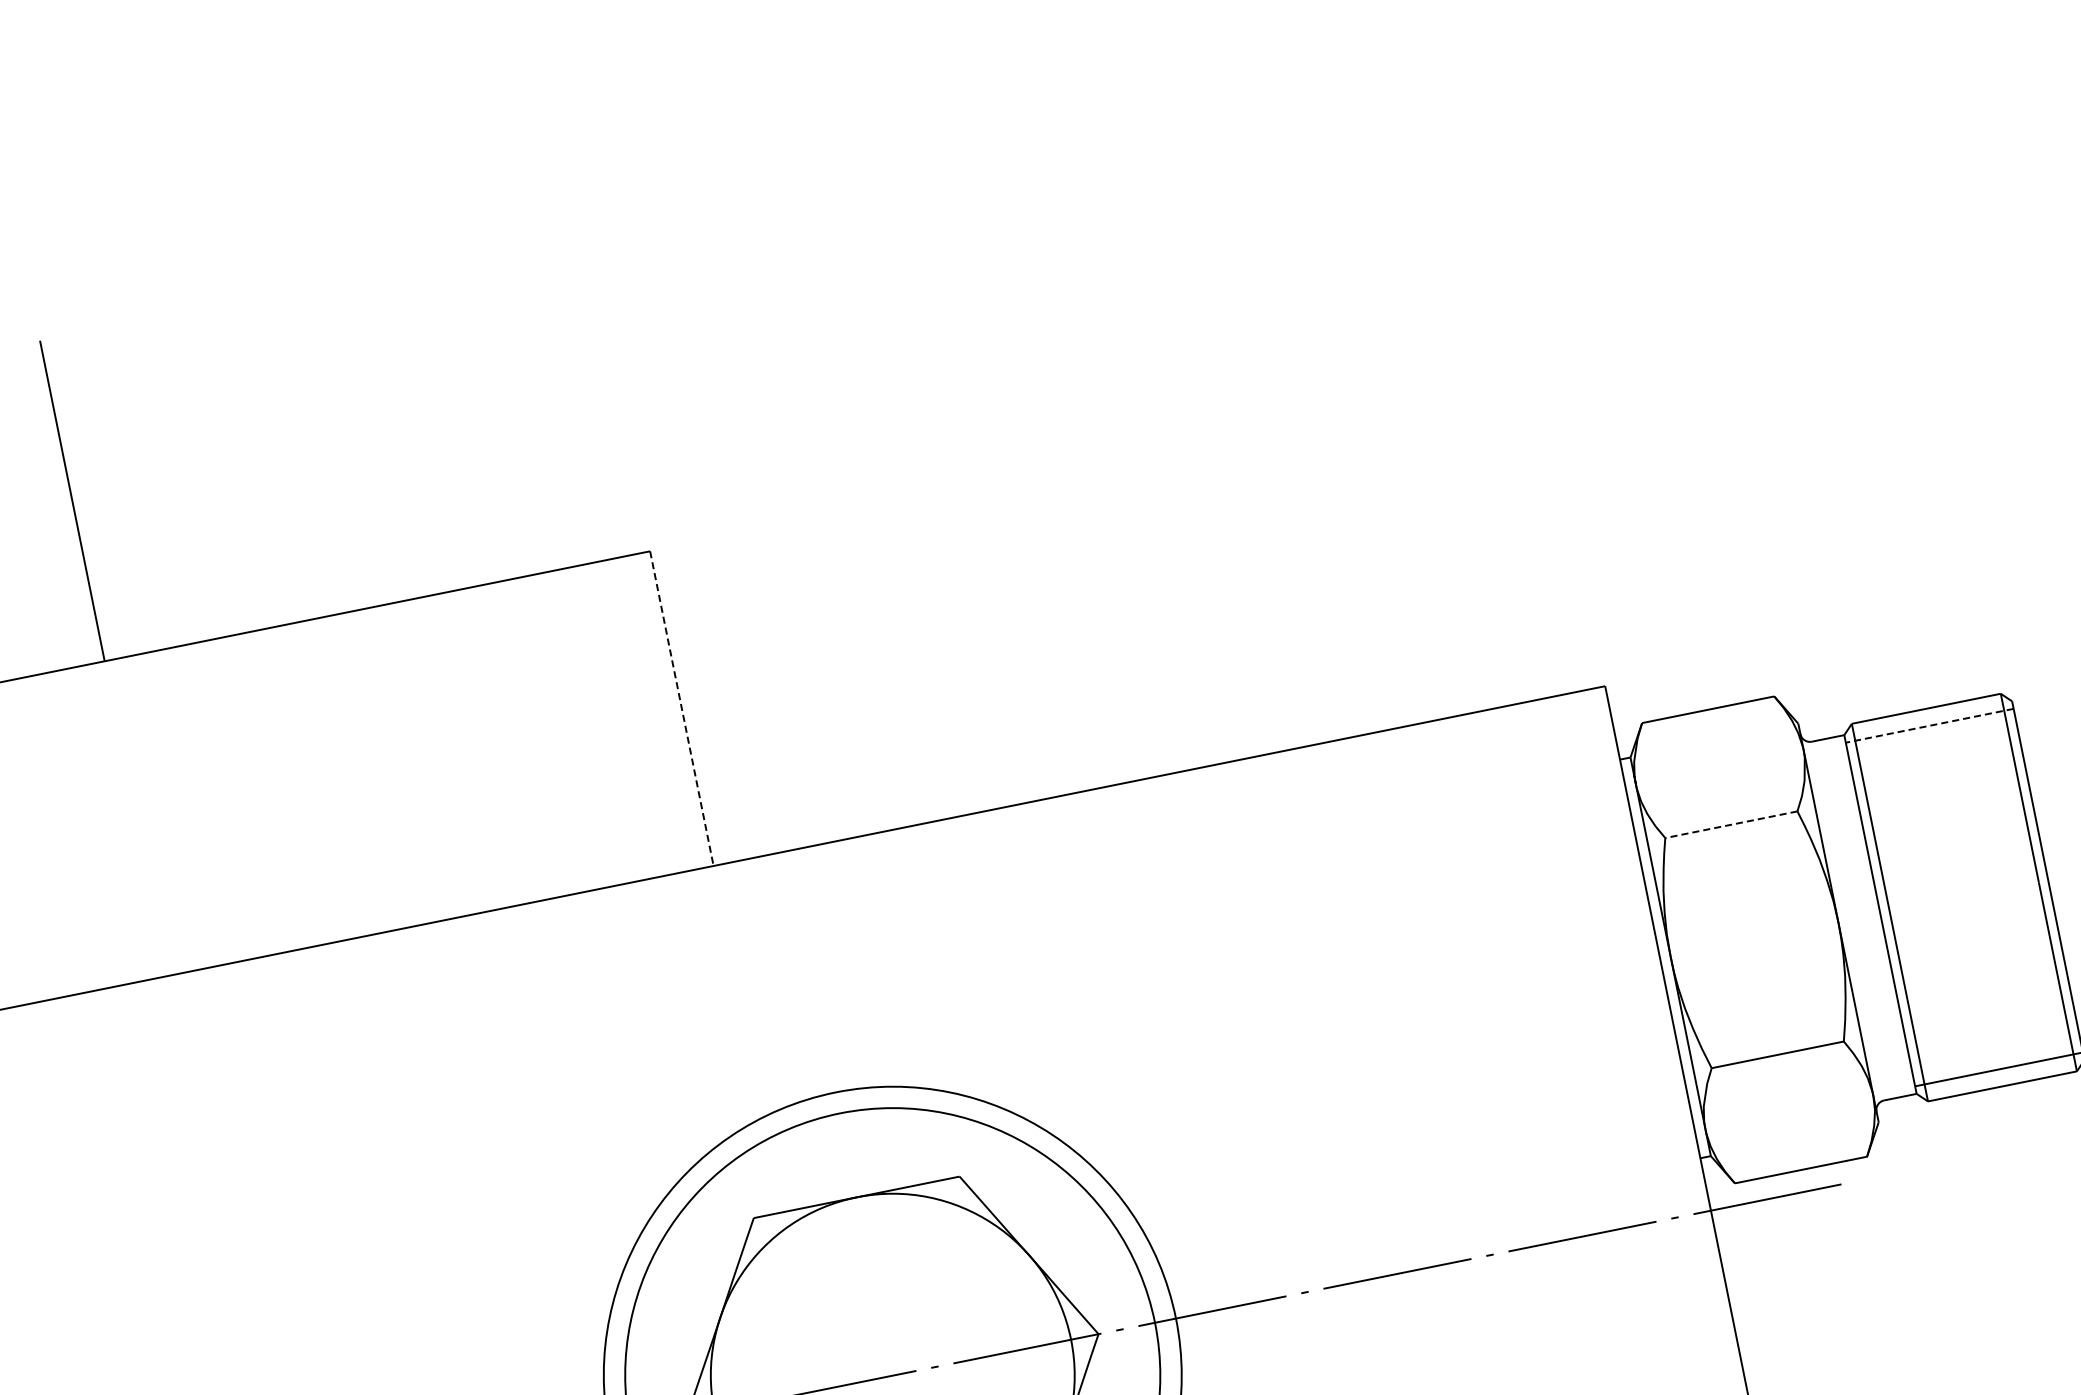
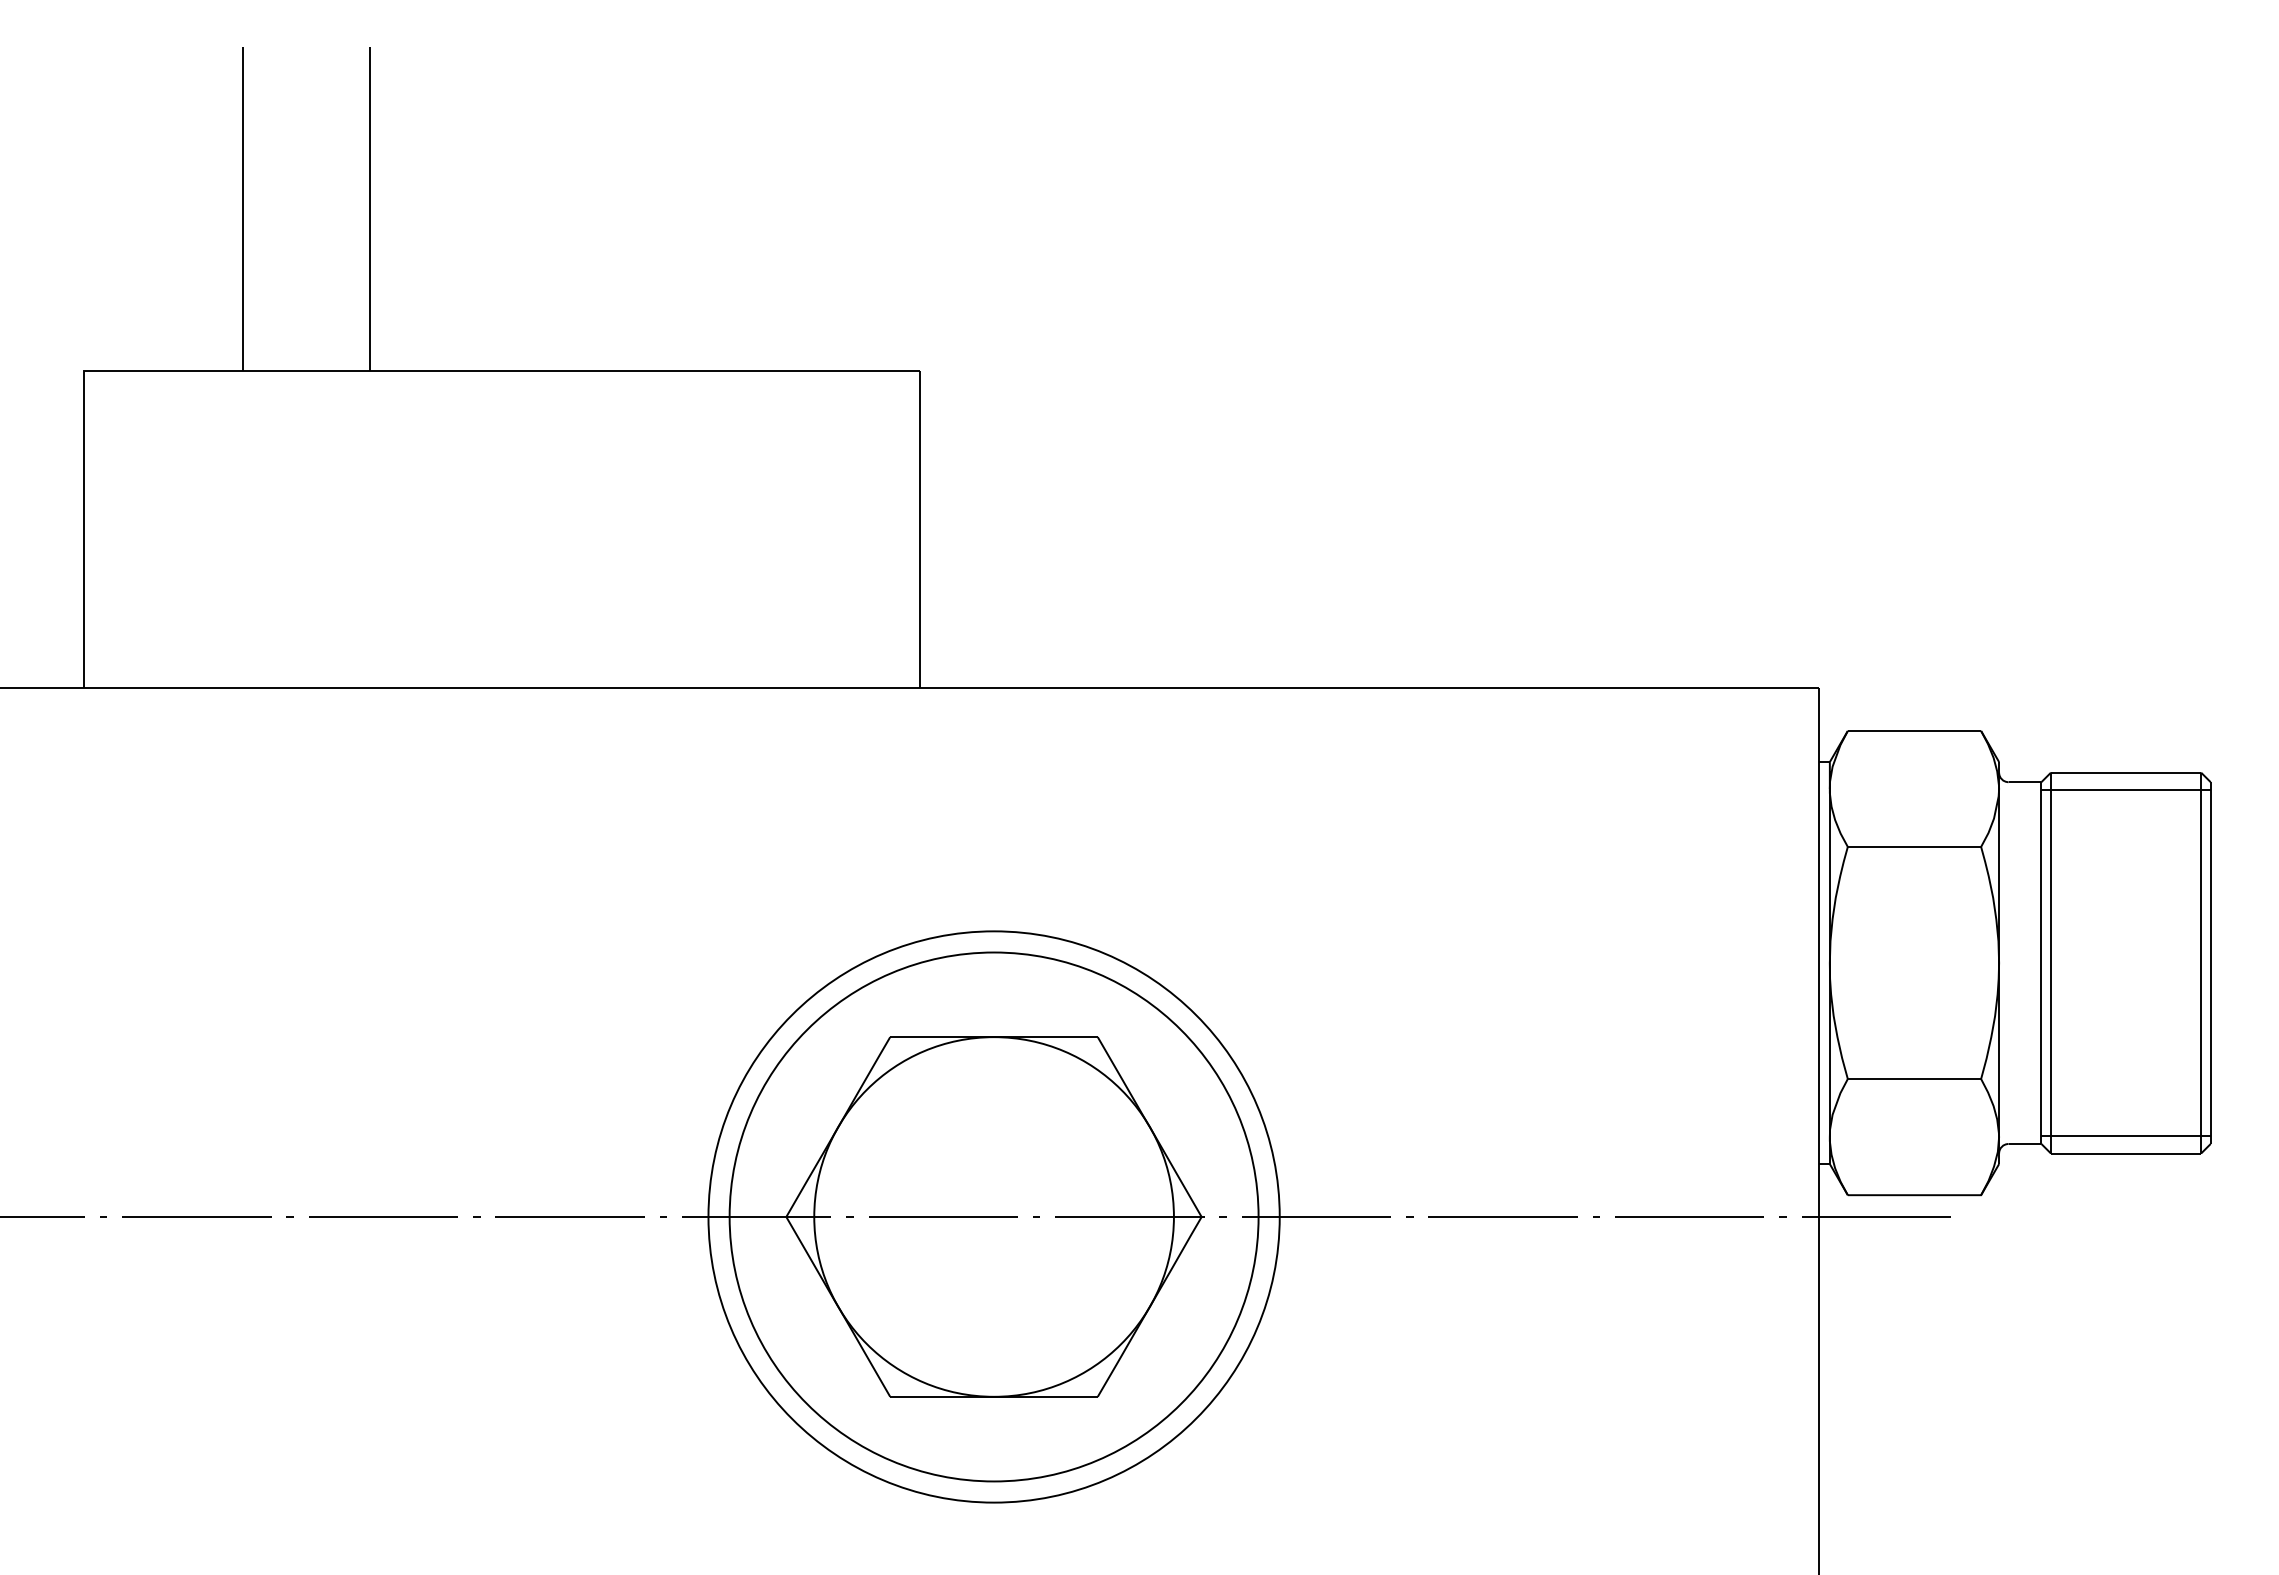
line: (682, 708) -> (920, 529), dashed -> solid
line: (1930, 725) -> (2126, 789), dashed -> solid
line: (1731, 824) -> (1914, 846), dashed -> solid

